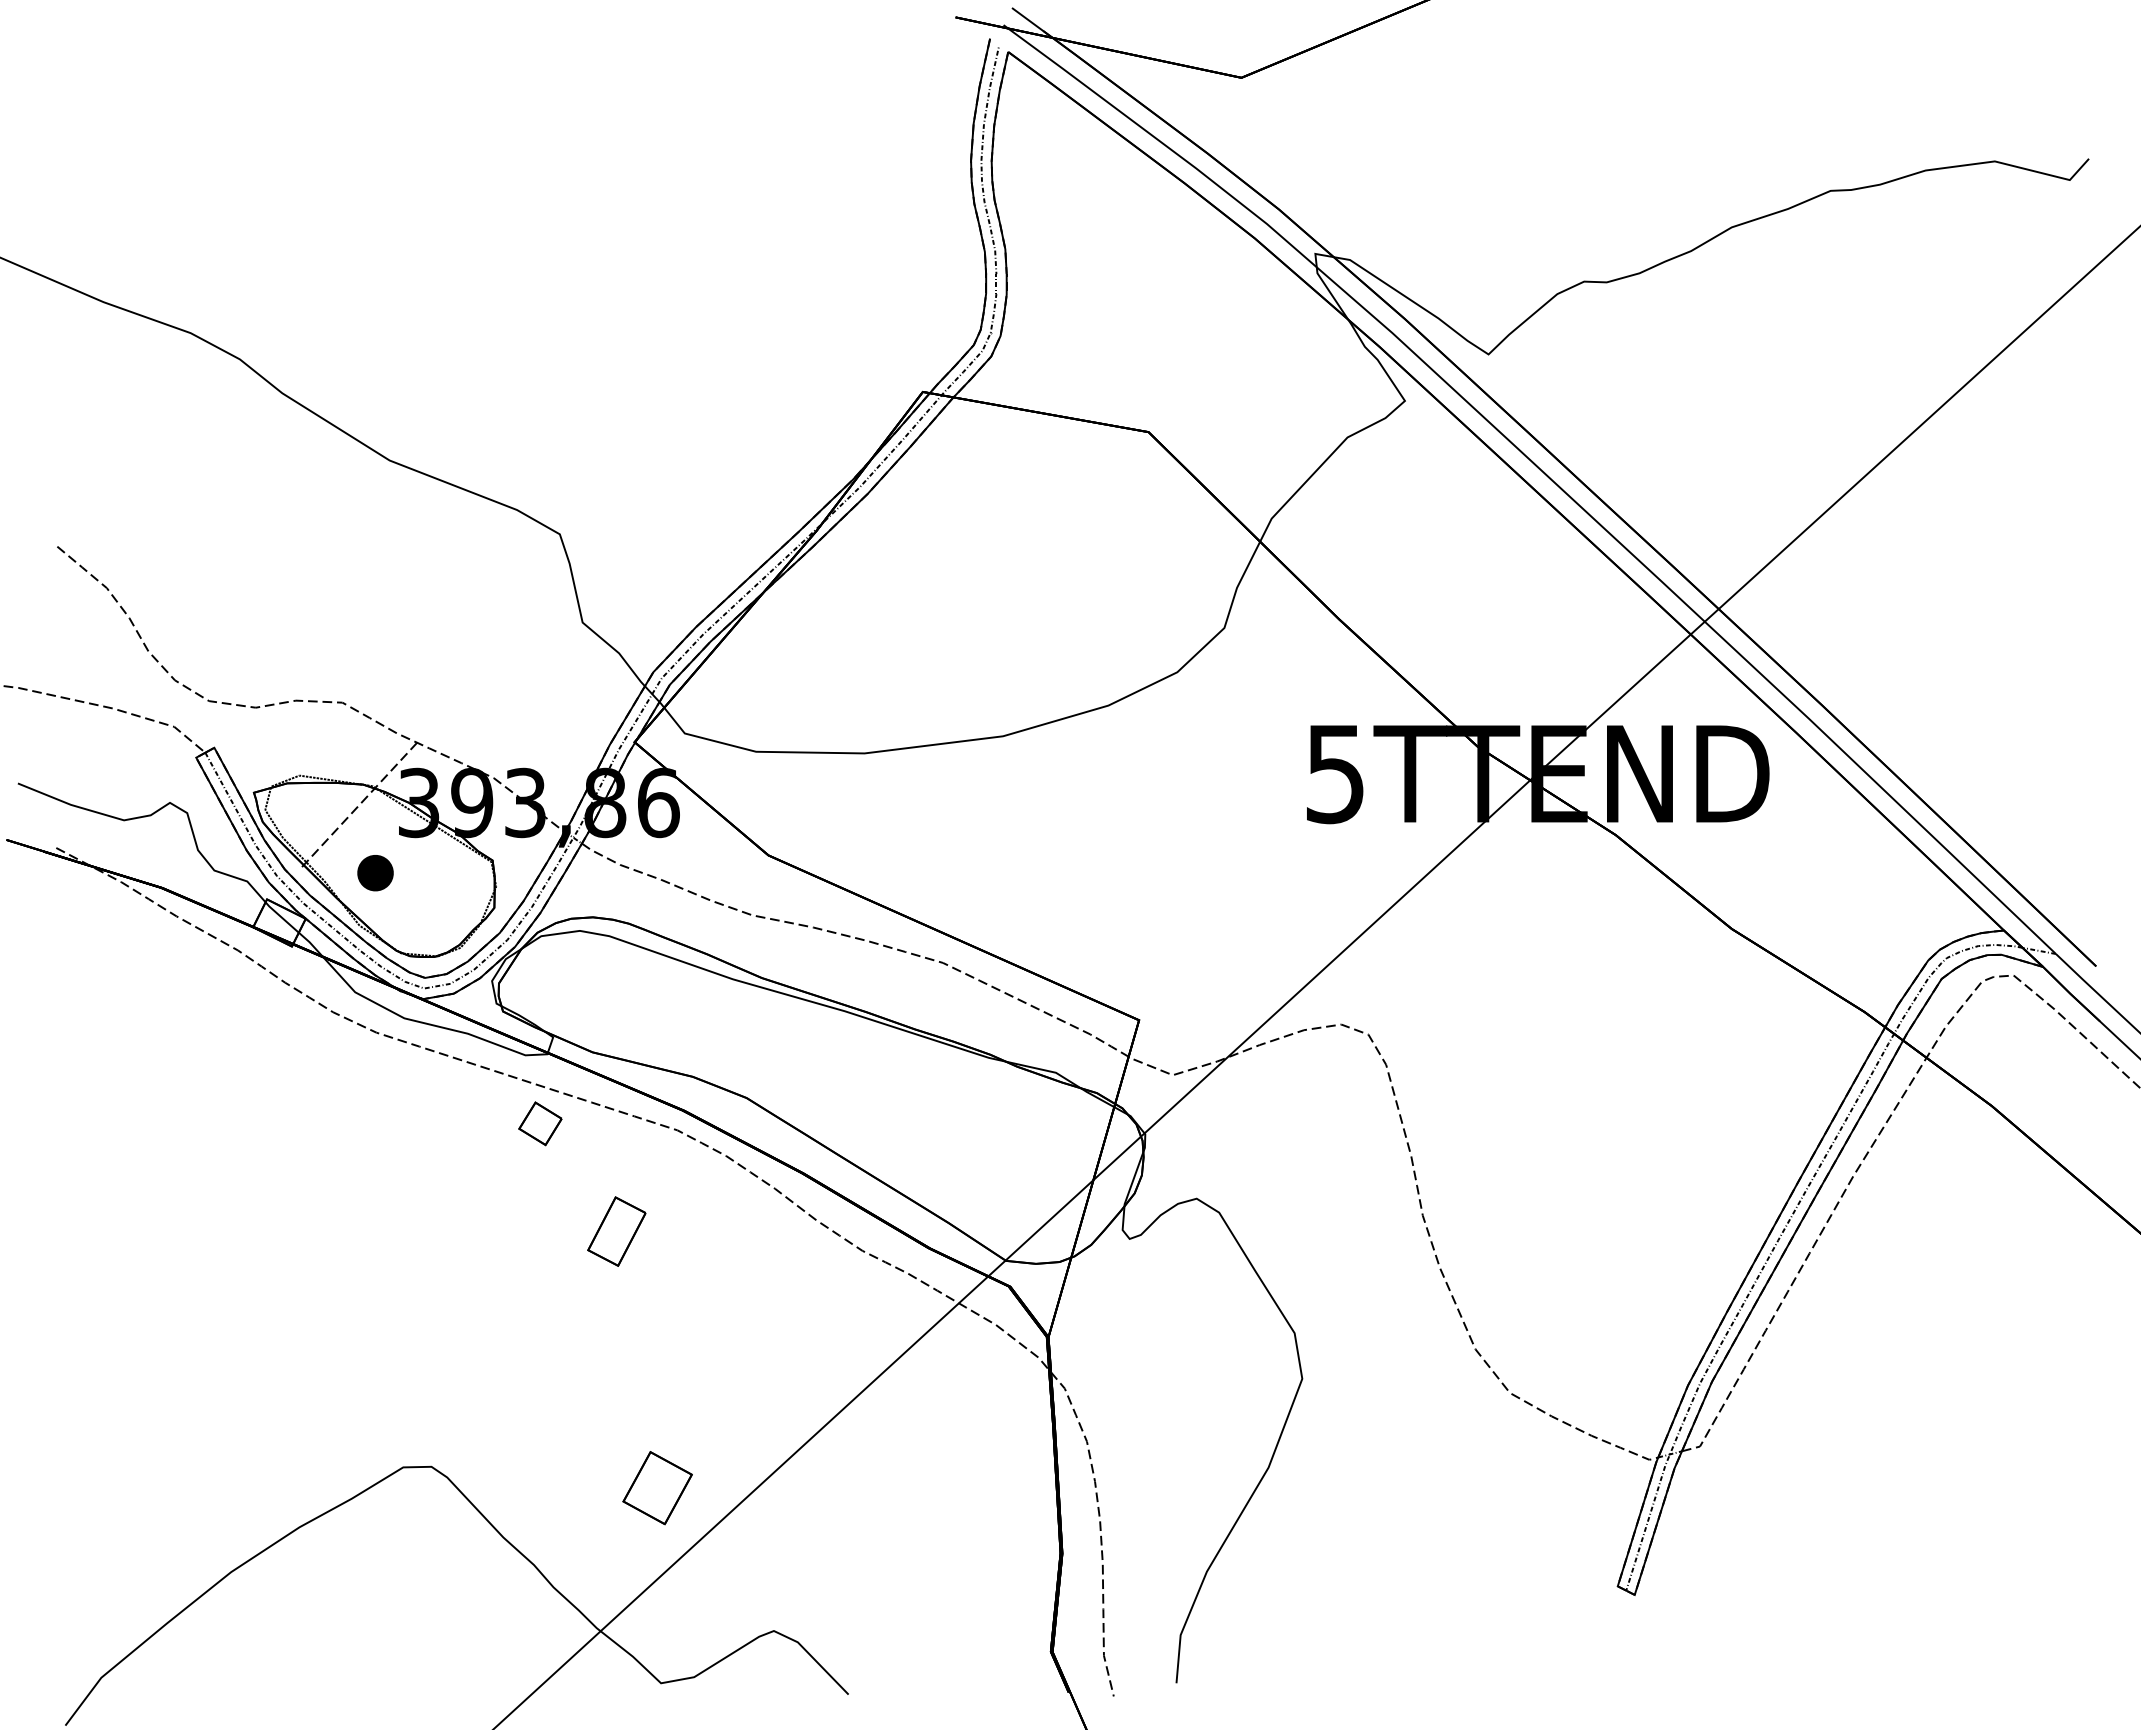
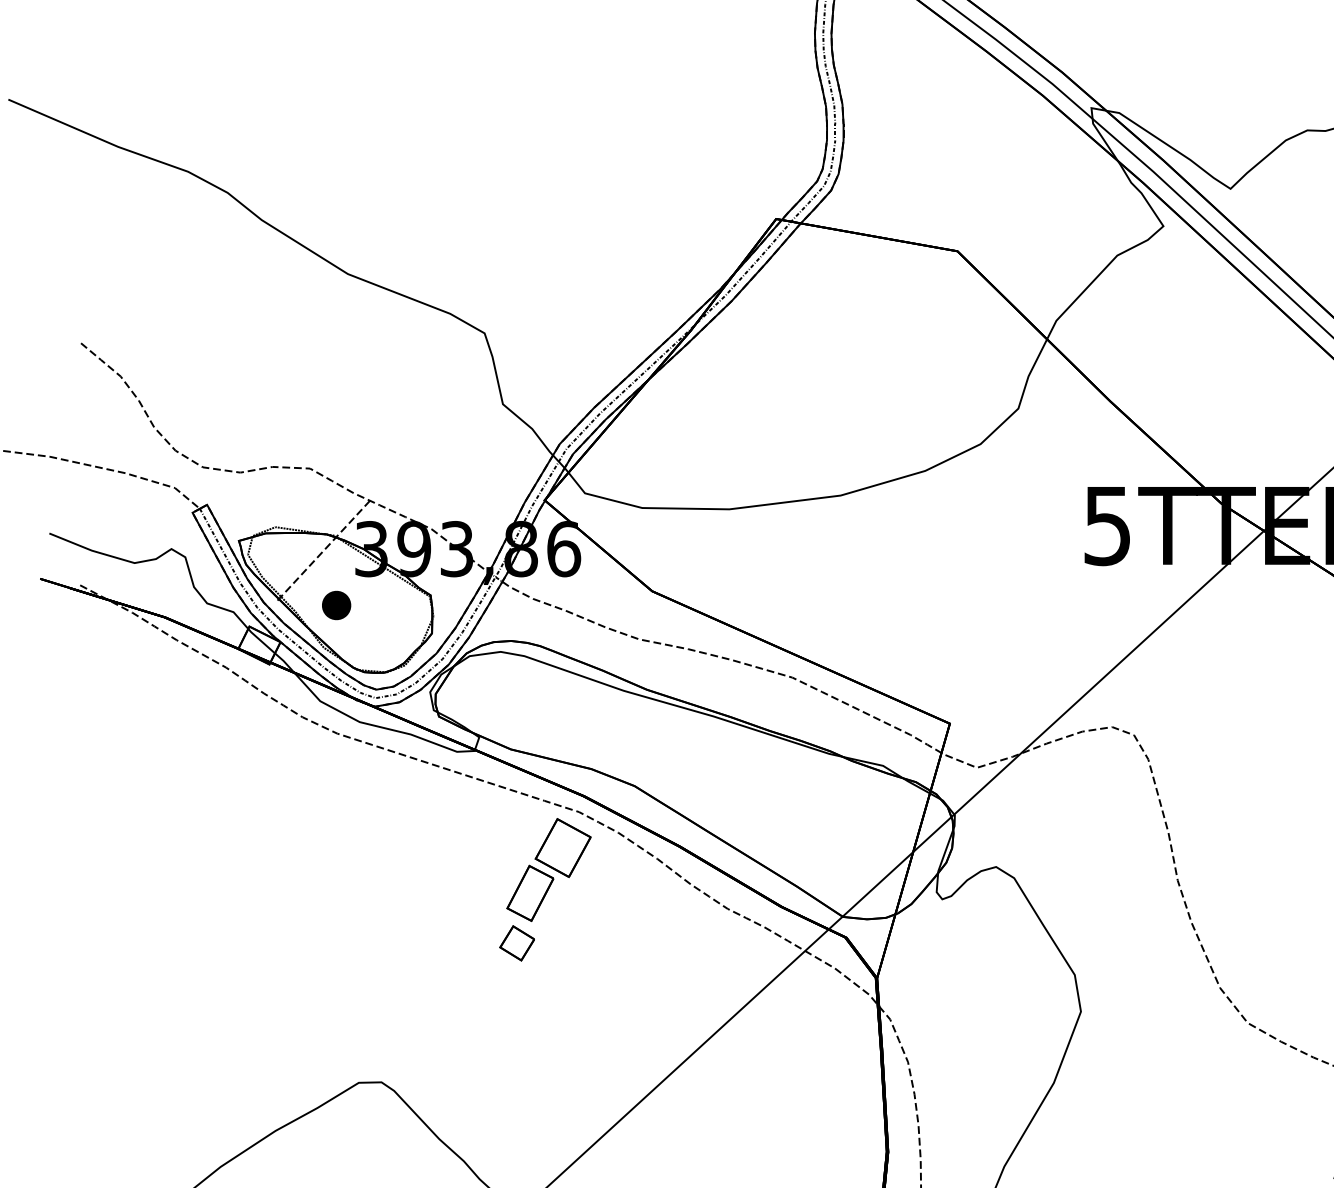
part: (540, 1123) -> (517, 943), moved
part: (657, 1488) -> (563, 848), moved

